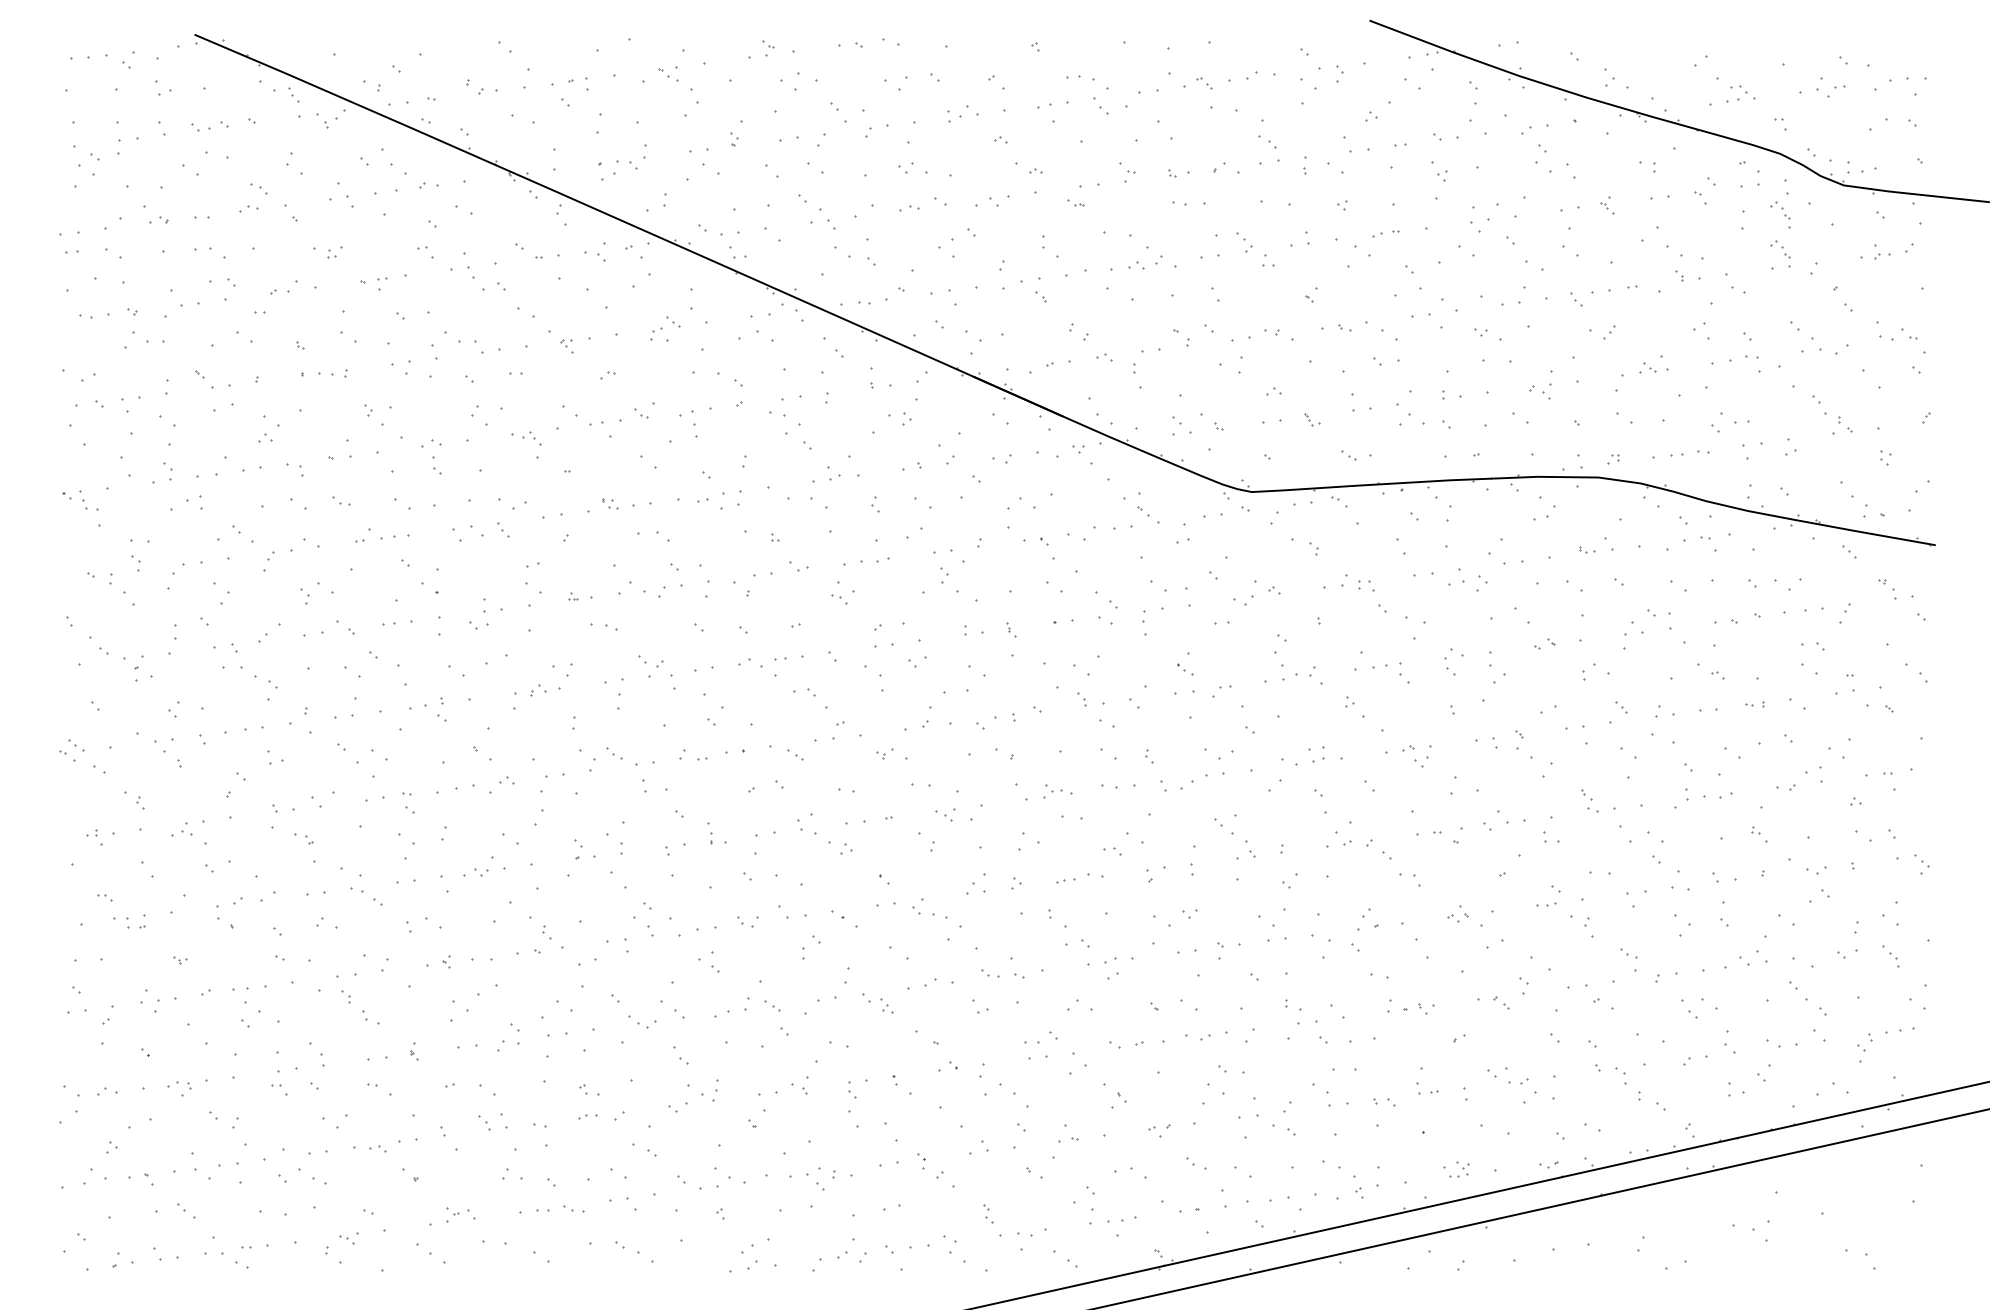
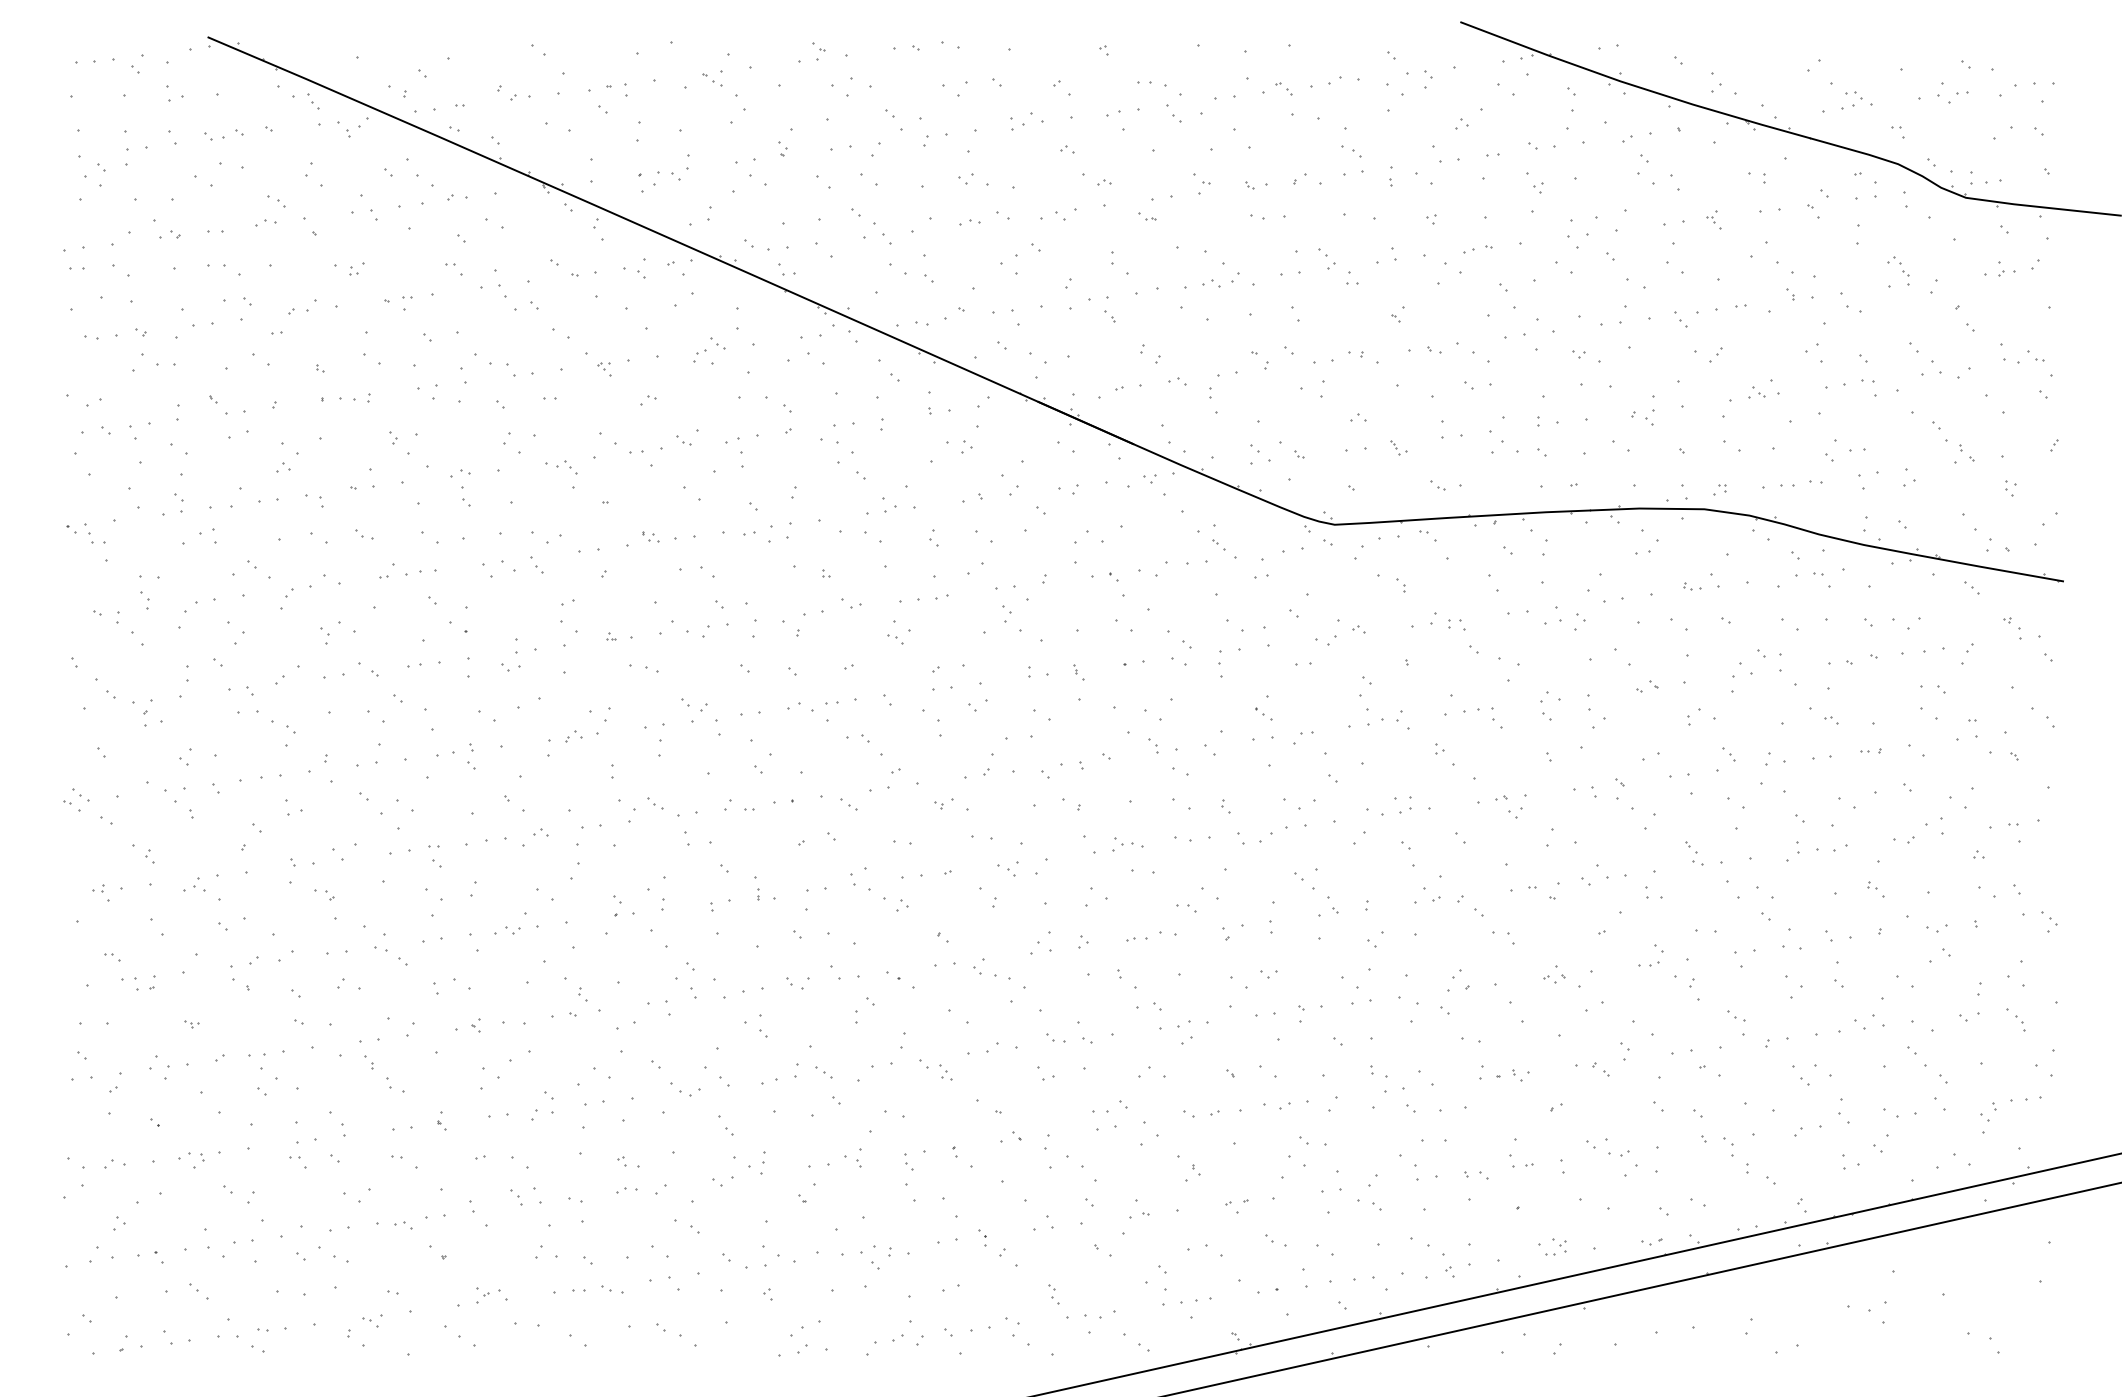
part: (1780, 214) -> (1898, 228), removed

